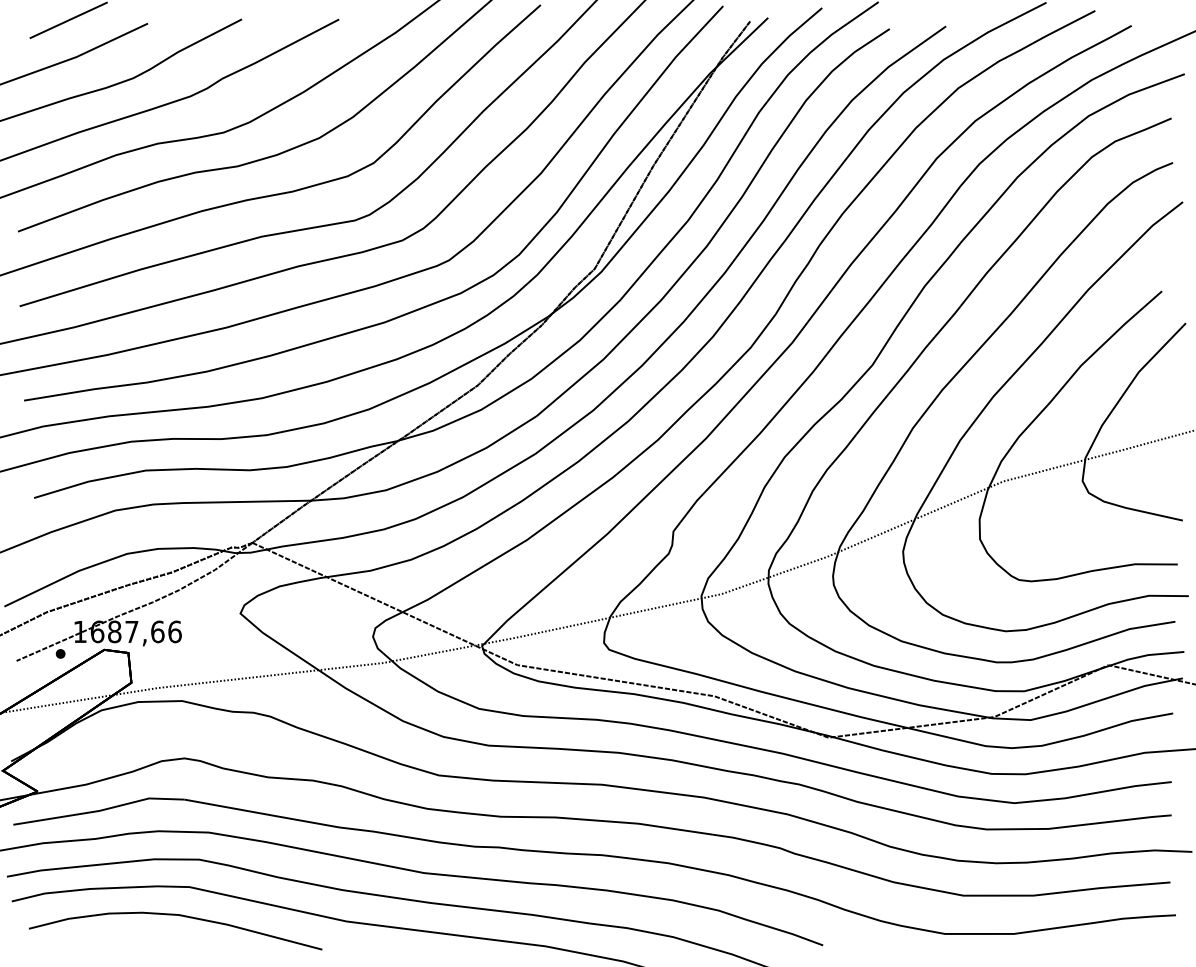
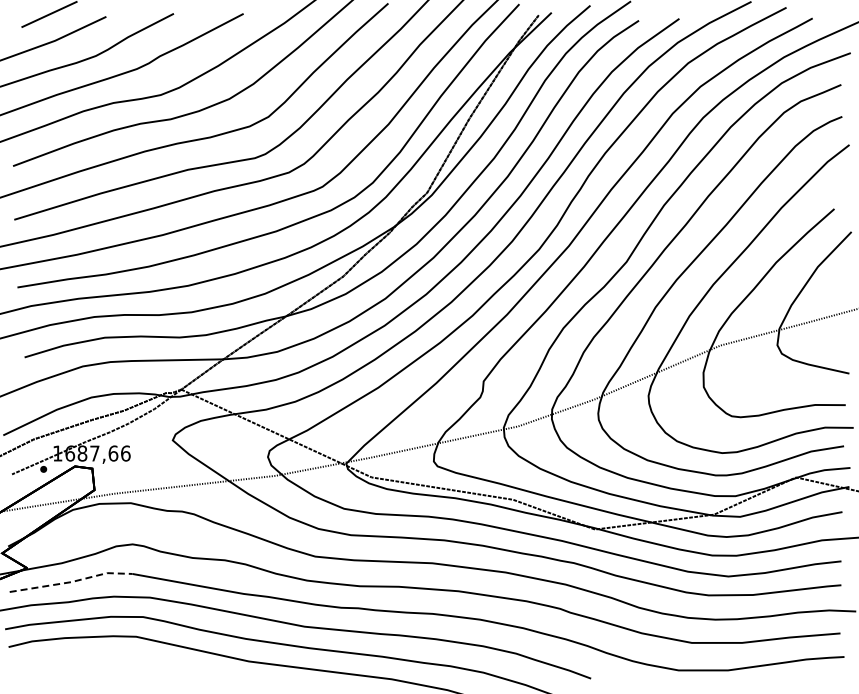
line: (99, 811) -> (71, 582), solid -> dashed
curve: (174, 915) -> (125, 657), removed

